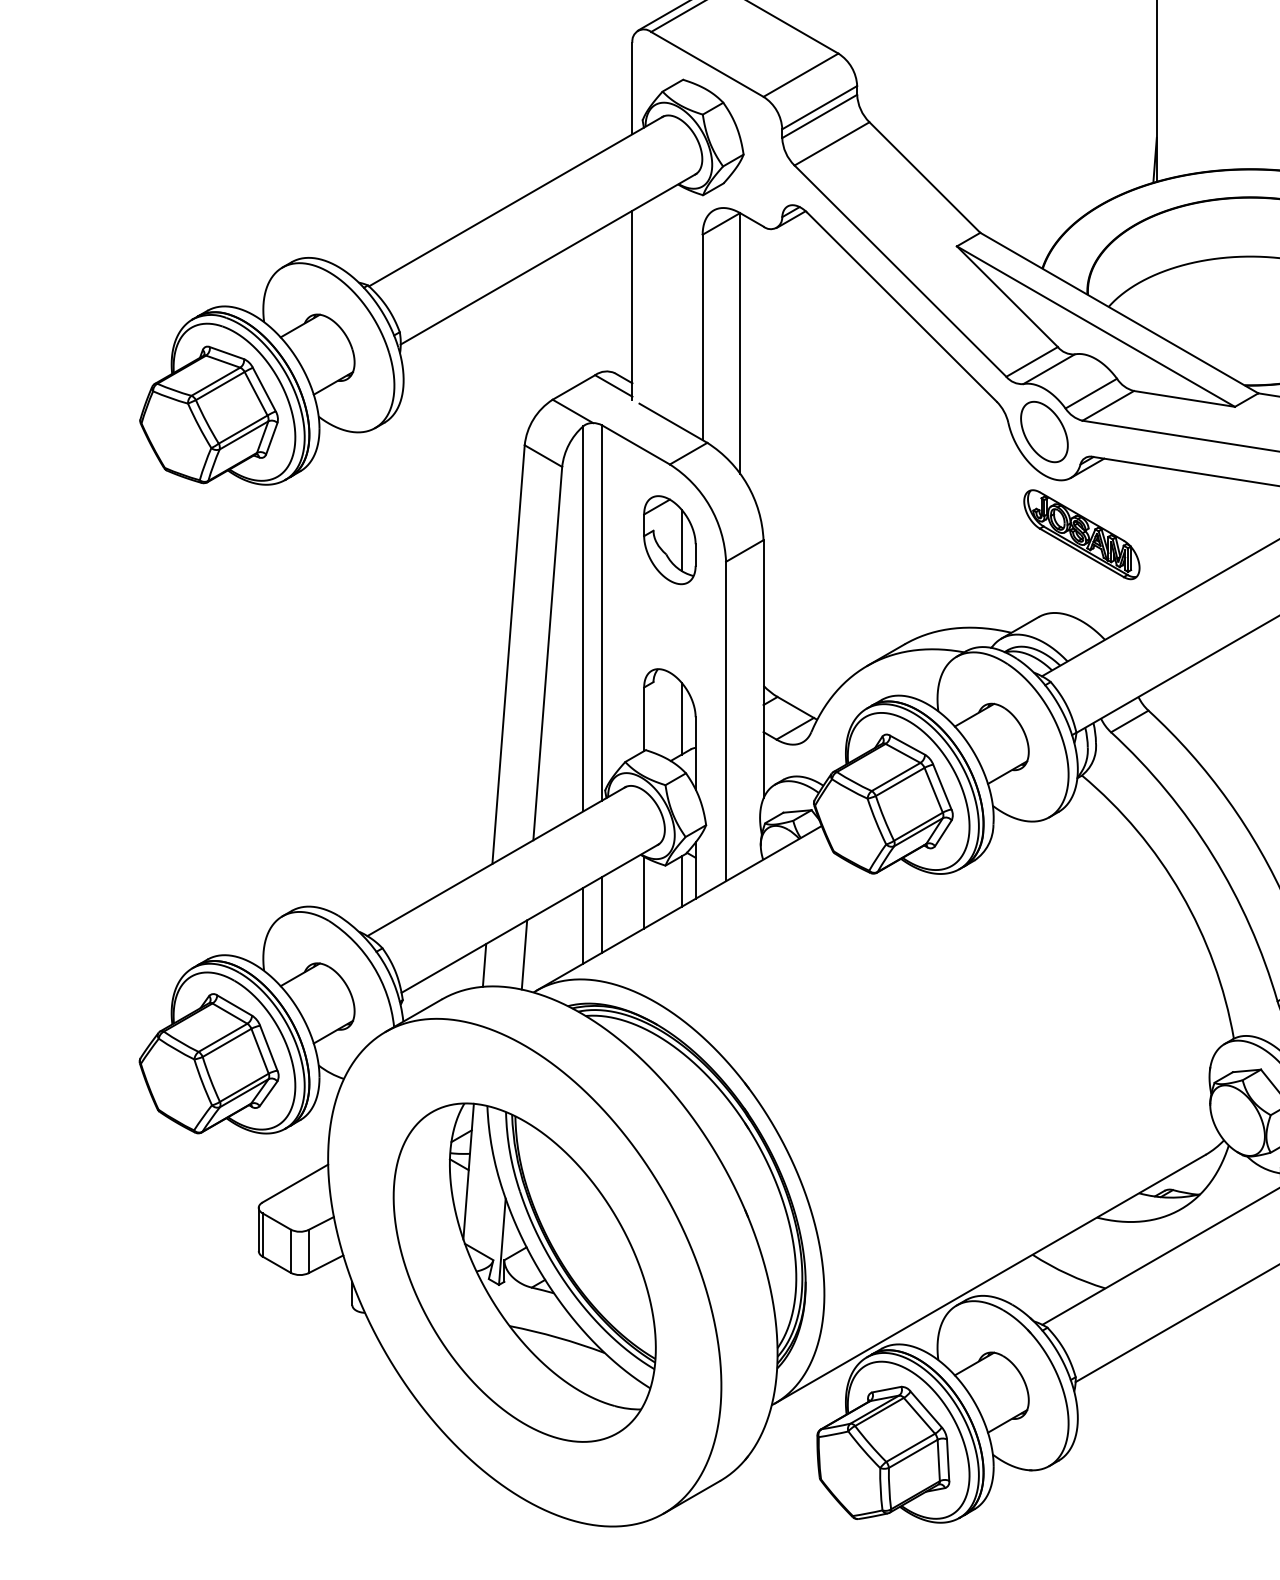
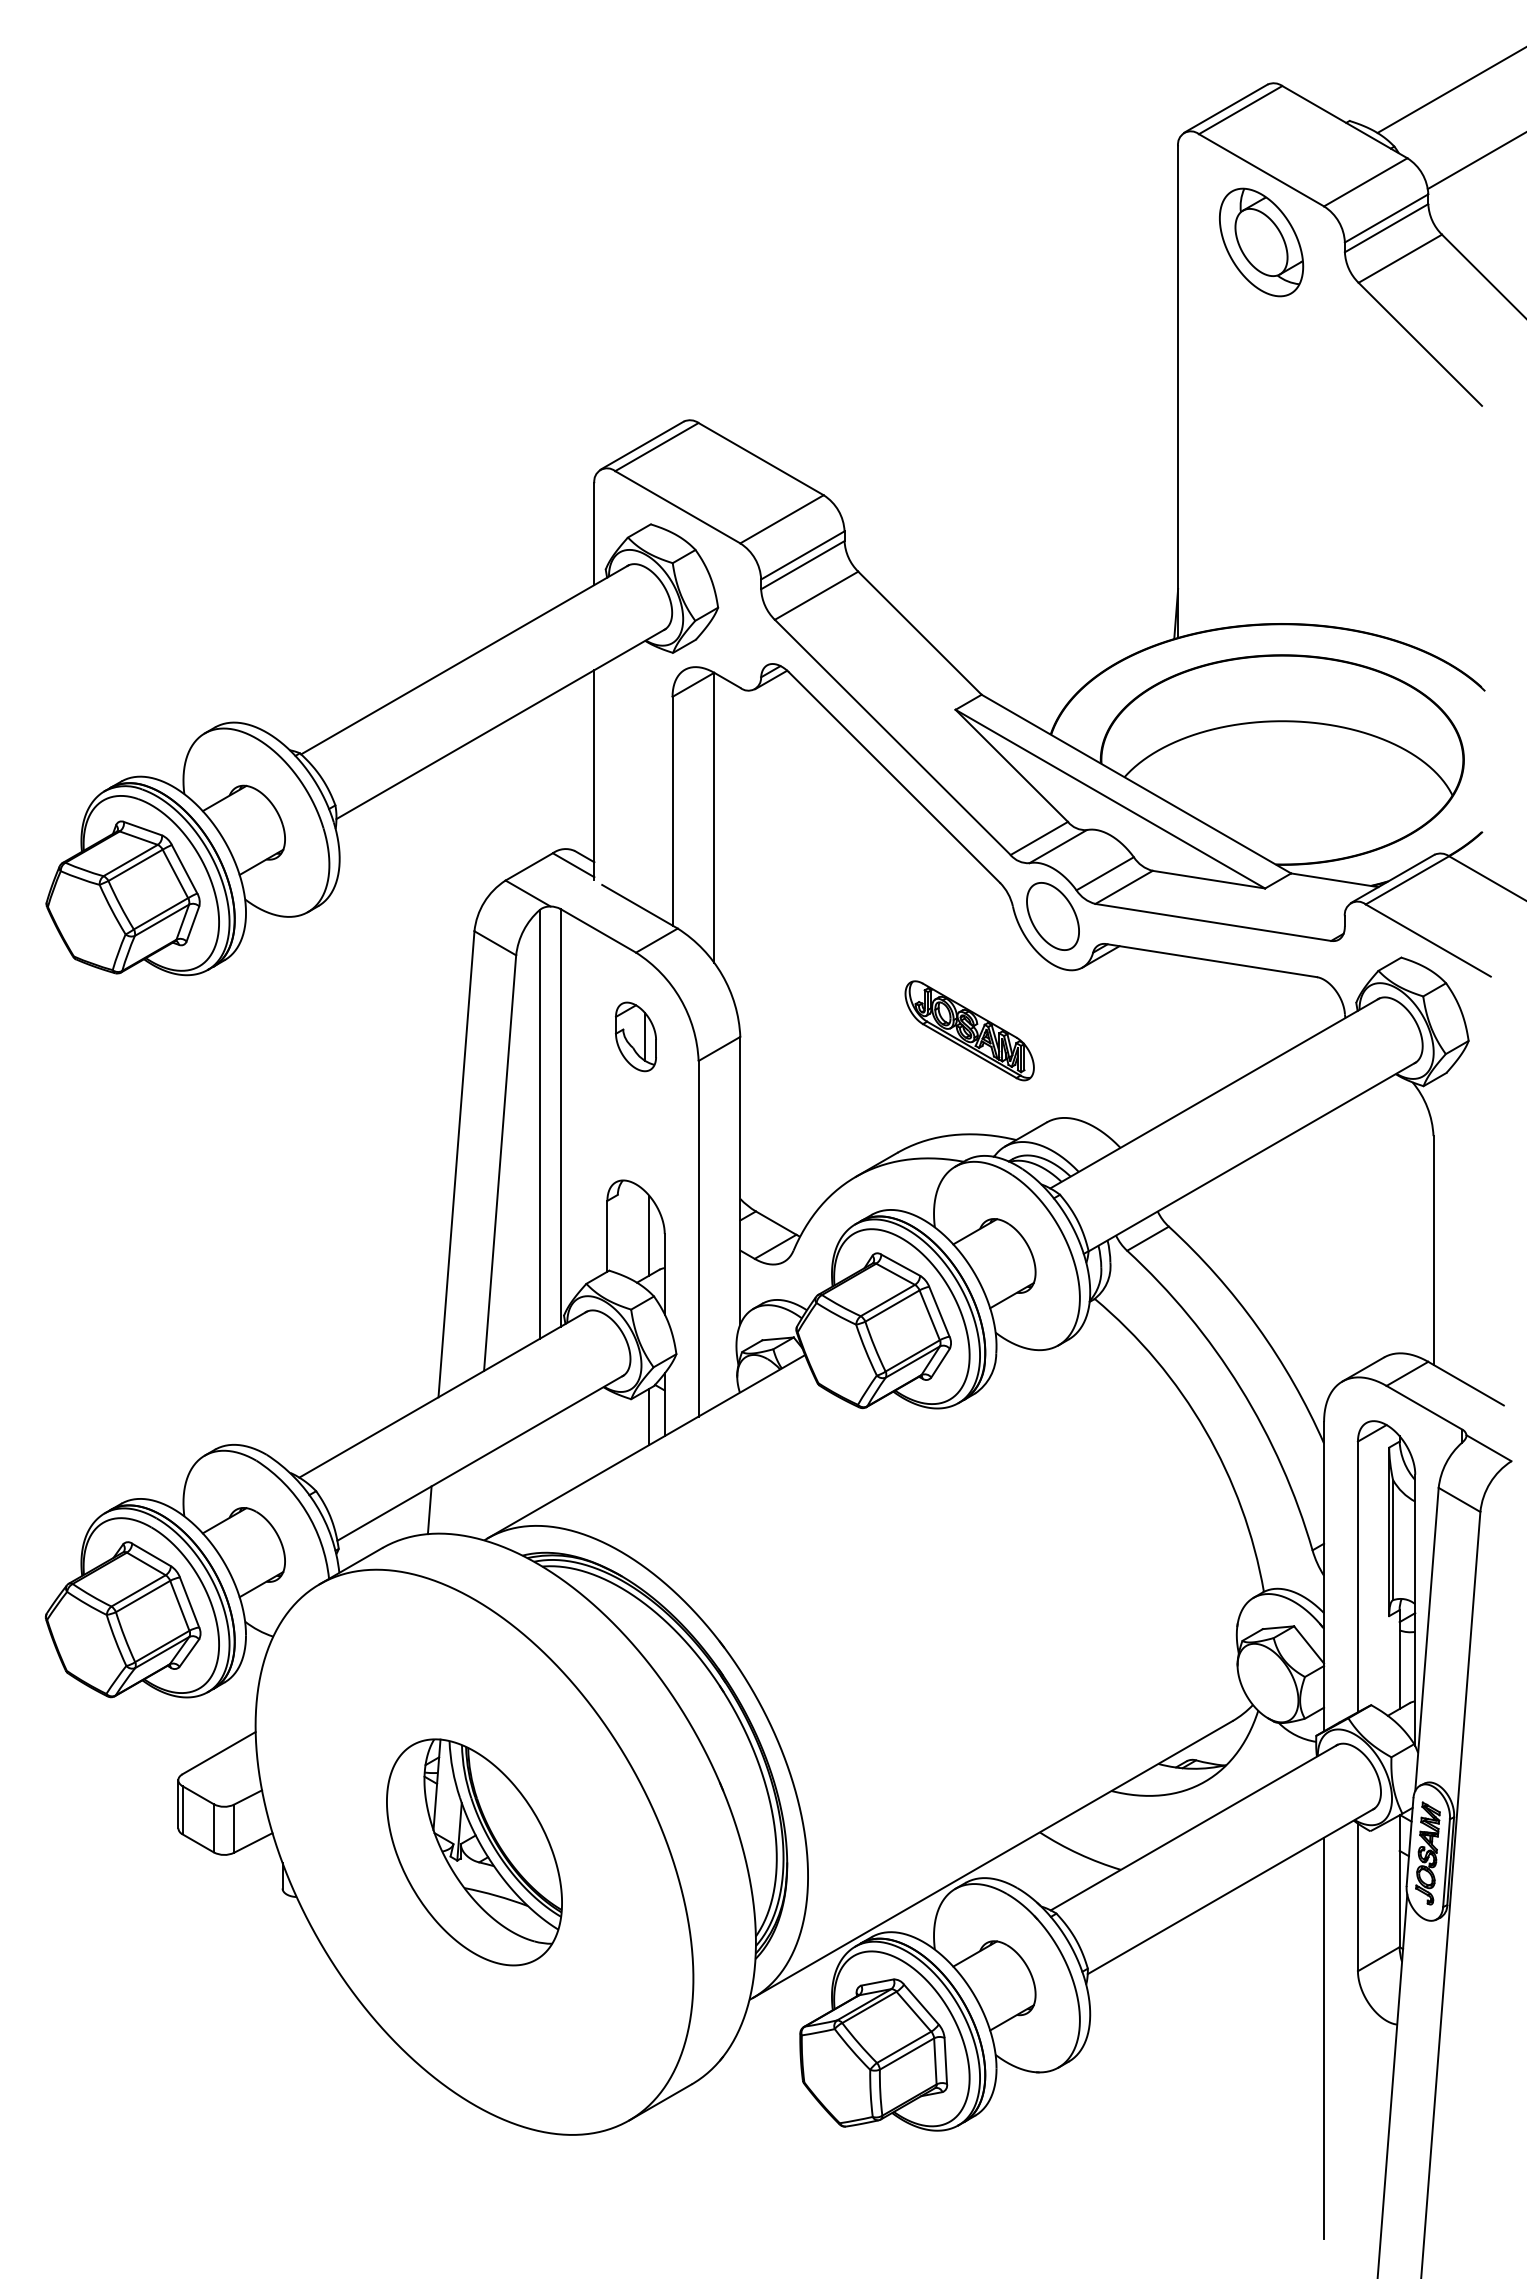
part: (1081, 534) -> (969, 1030), moved
part: (669, 539) -> (635, 1036), size x0.7
line: (644, 892) -> (607, 1429), removed
line: (602, 914) -> (560, 1453), removed
line: (583, 926) -> (539, 1466), removed
line: (524, 954) -> (474, 1498), removed
part: (524, 1272) -> (474, 1852), size x0.6

